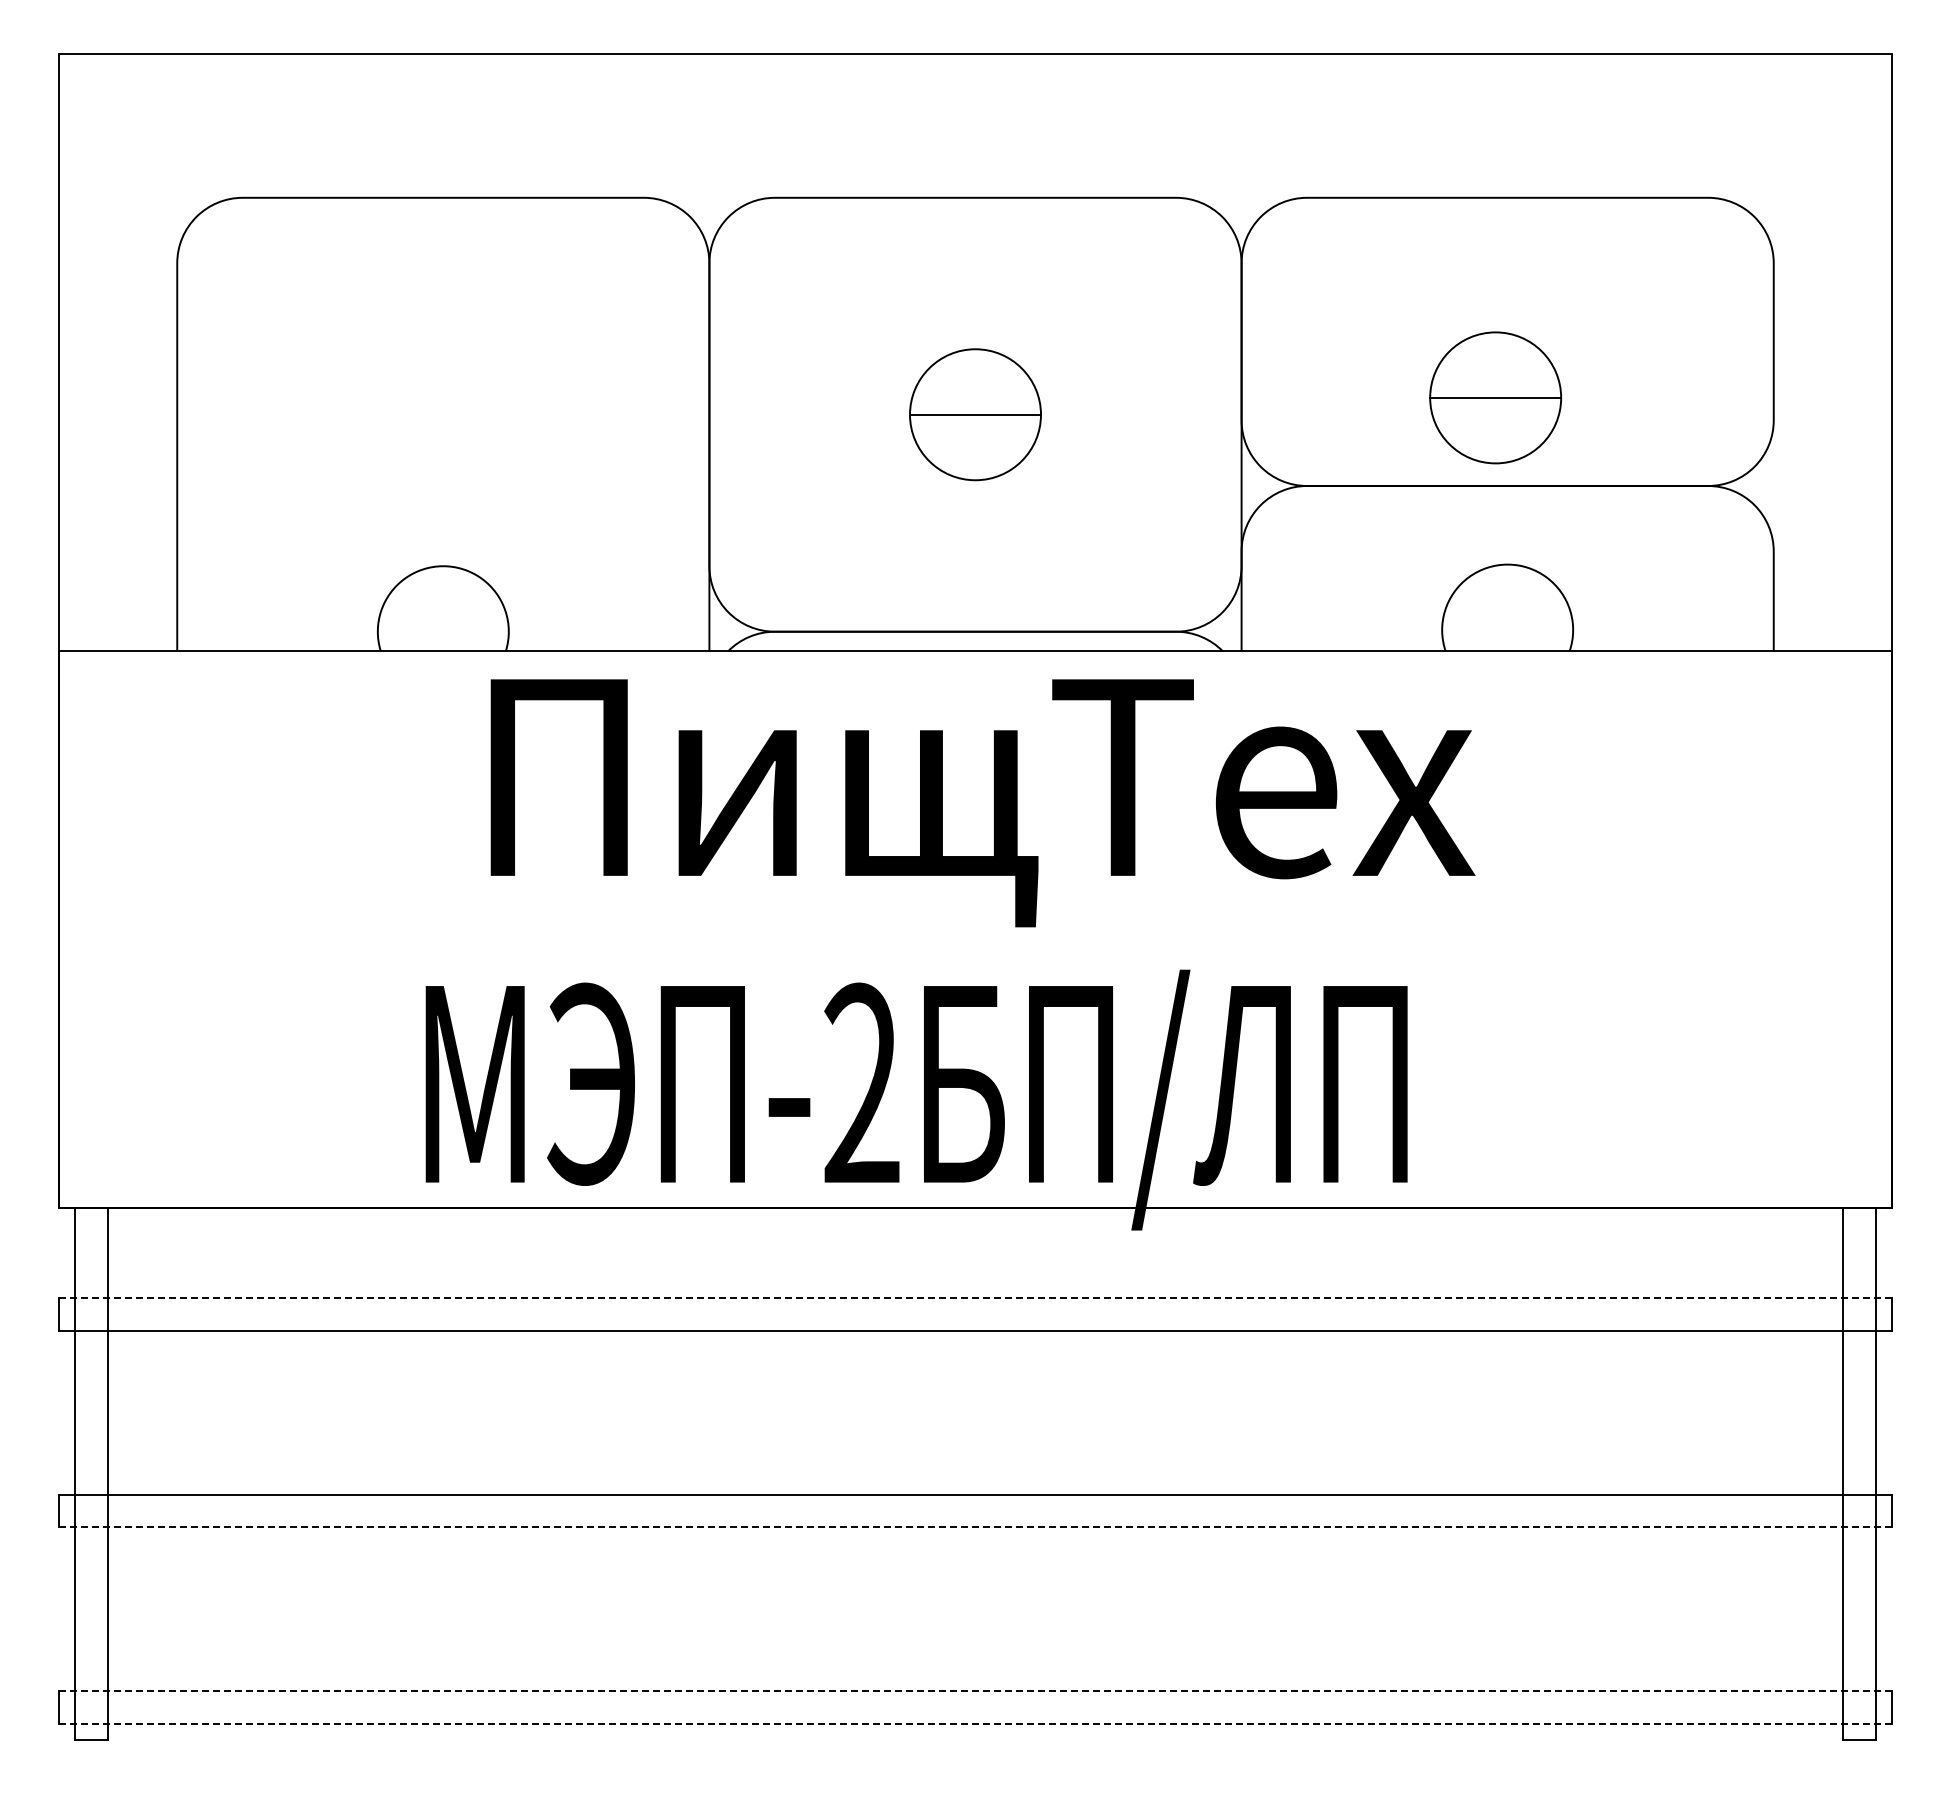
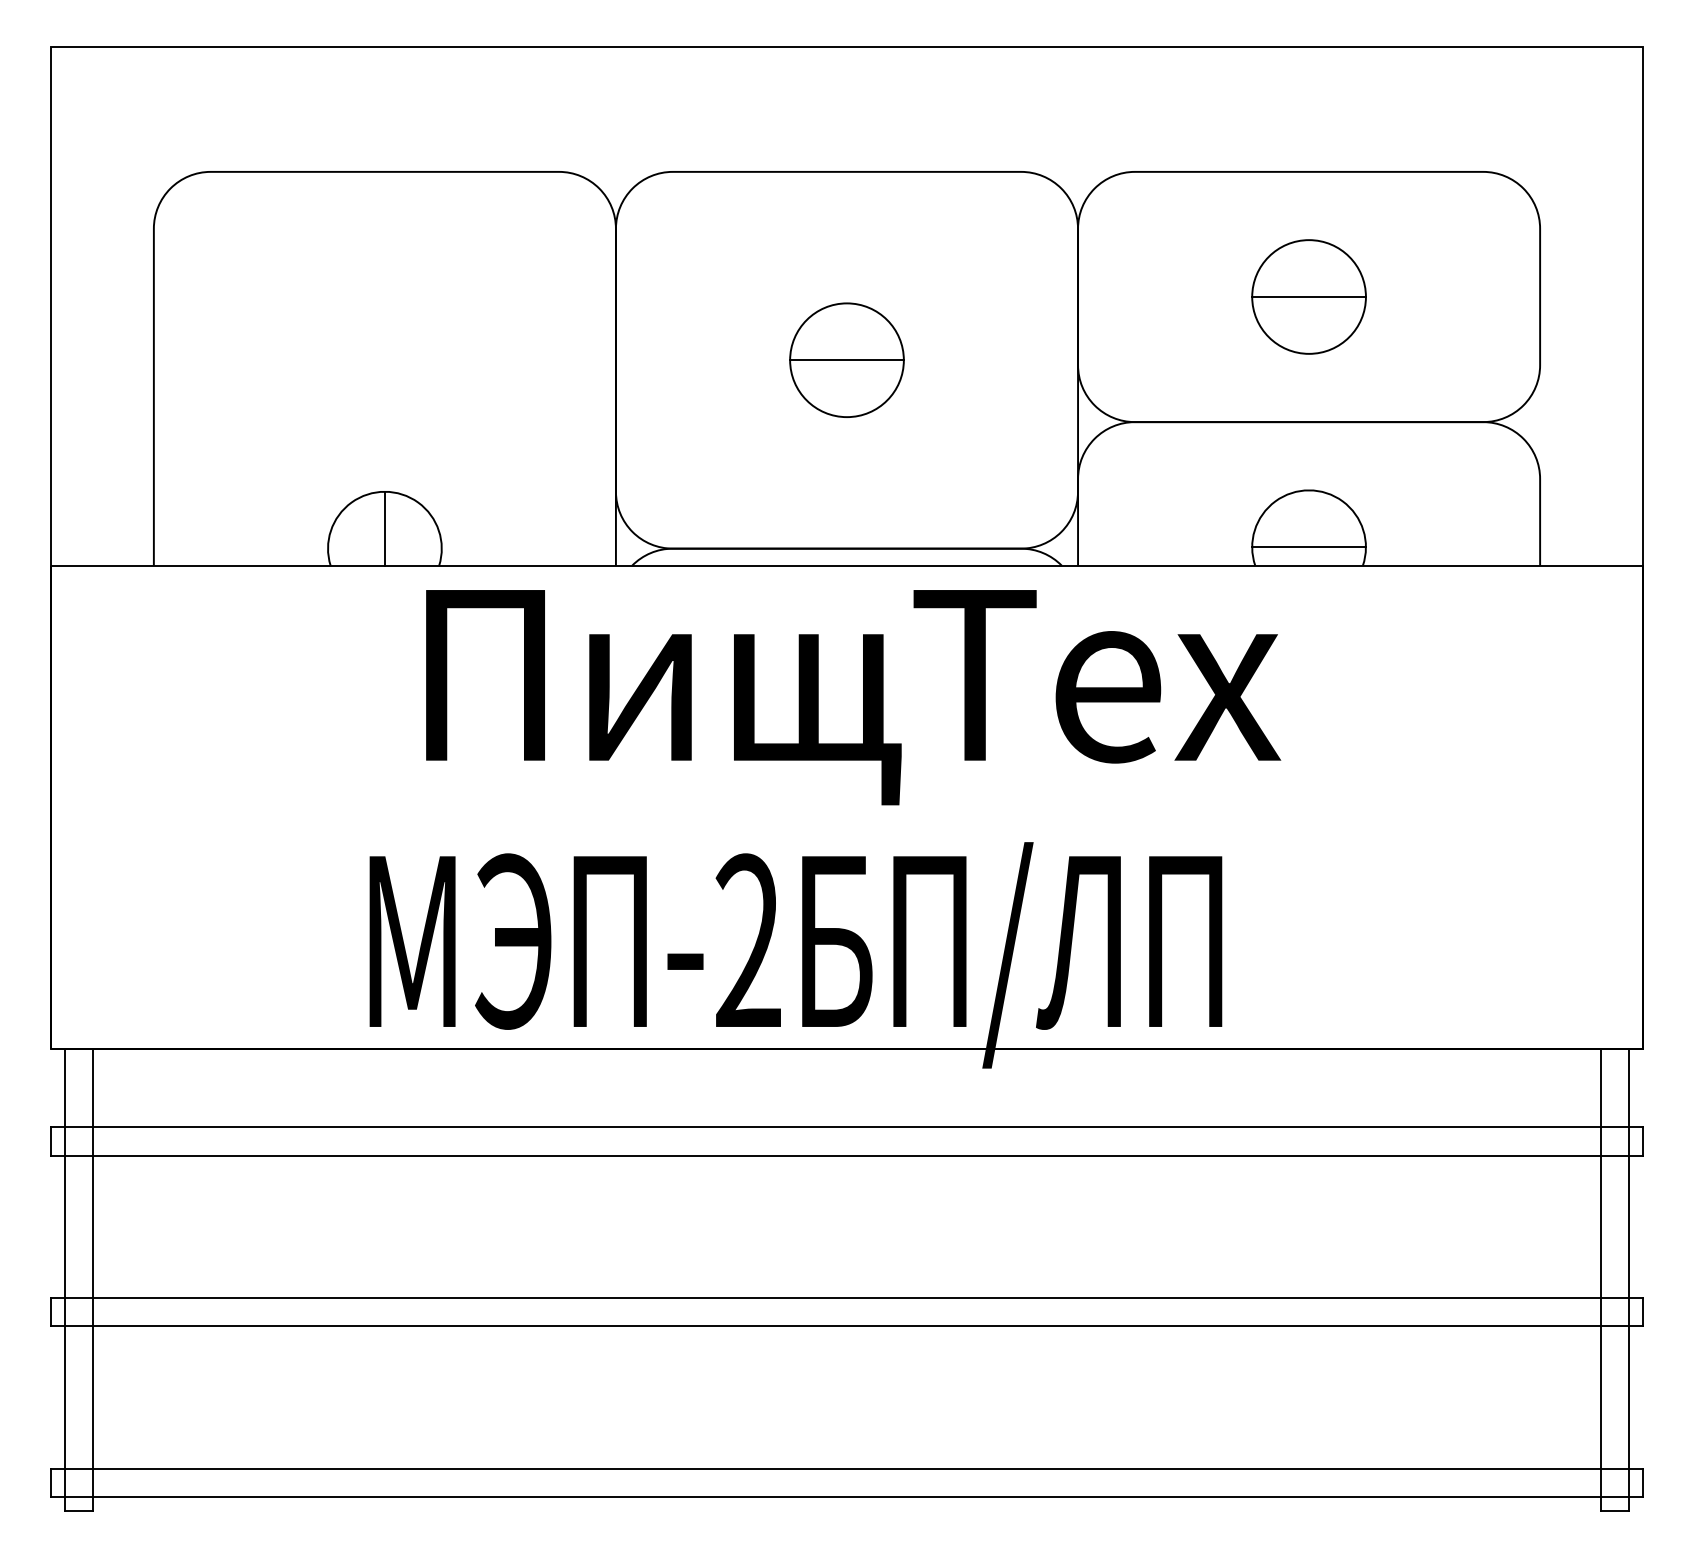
part: (1495, 397) -> (1308, 296), moved
line: (443, 608) -> (385, 528), added
line: (1507, 630) -> (1308, 547), added
line: (975, 1298) -> (847, 1127), dashed -> solid
line: (975, 1527) -> (847, 1326), dashed -> solid
line: (975, 1691) -> (847, 1468), dashed -> solid
line: (975, 1723) -> (847, 1496), dashed -> solid

